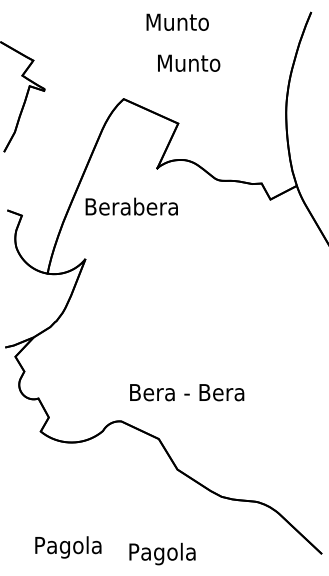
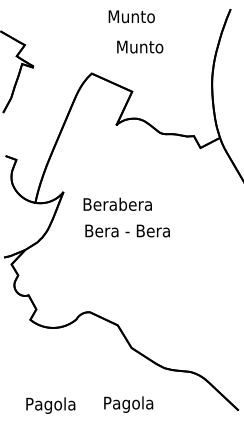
text: (131, 206) -> (117, 204), moved
text: (187, 392) -> (127, 230), moved
text: (162, 553) -> (128, 404), moved

